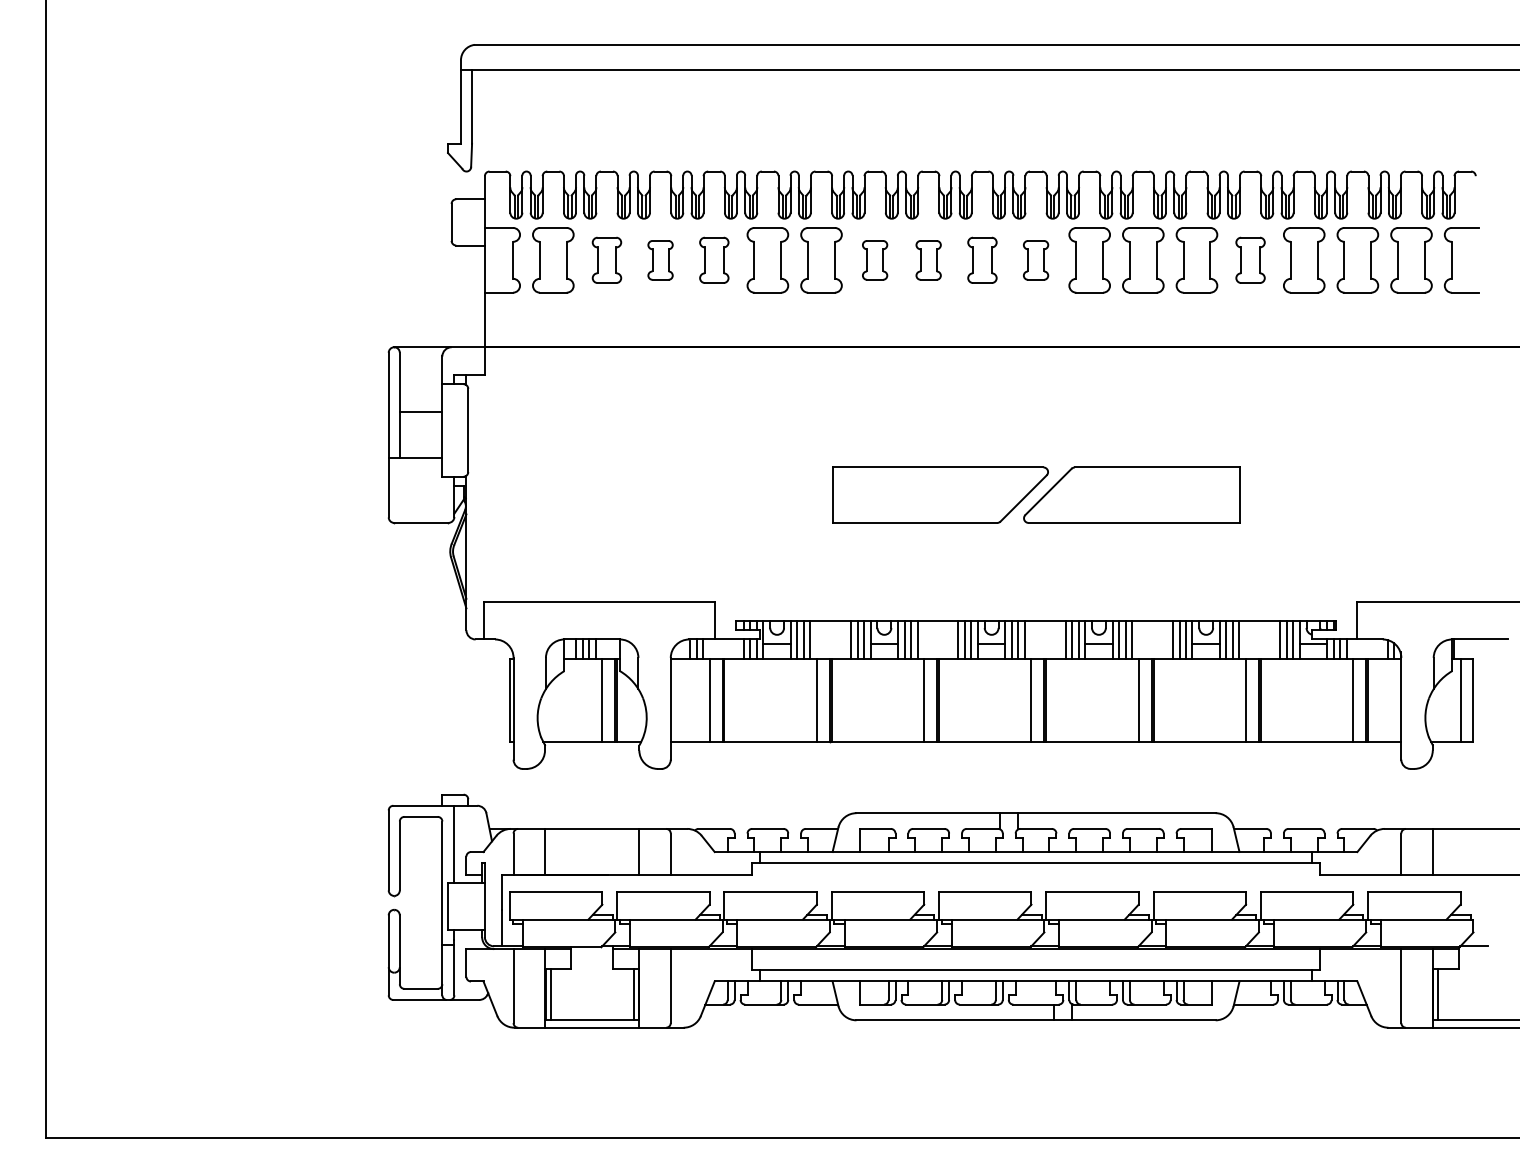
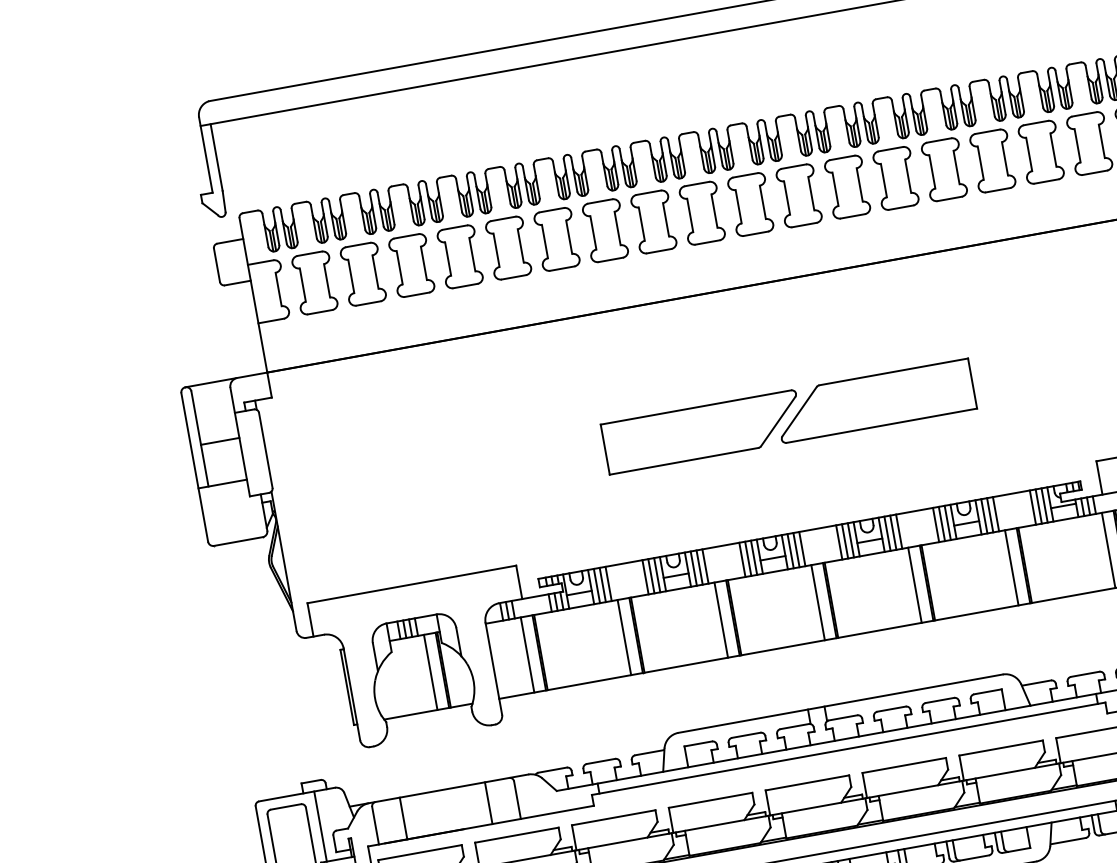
part: (606, 260) -> (362, 274), size x1.43
part: (660, 260) -> (411, 265), size x1.67
part: (714, 260) -> (460, 256), size x1.43
part: (874, 260) -> (604, 230), size x1.67
part: (928, 260) -> (653, 222), size x1.67
part: (982, 260) -> (702, 213), size x1.43
part: (1035, 260) -> (750, 204), size x1.67
part: (1250, 260) -> (944, 169), size x1.43

